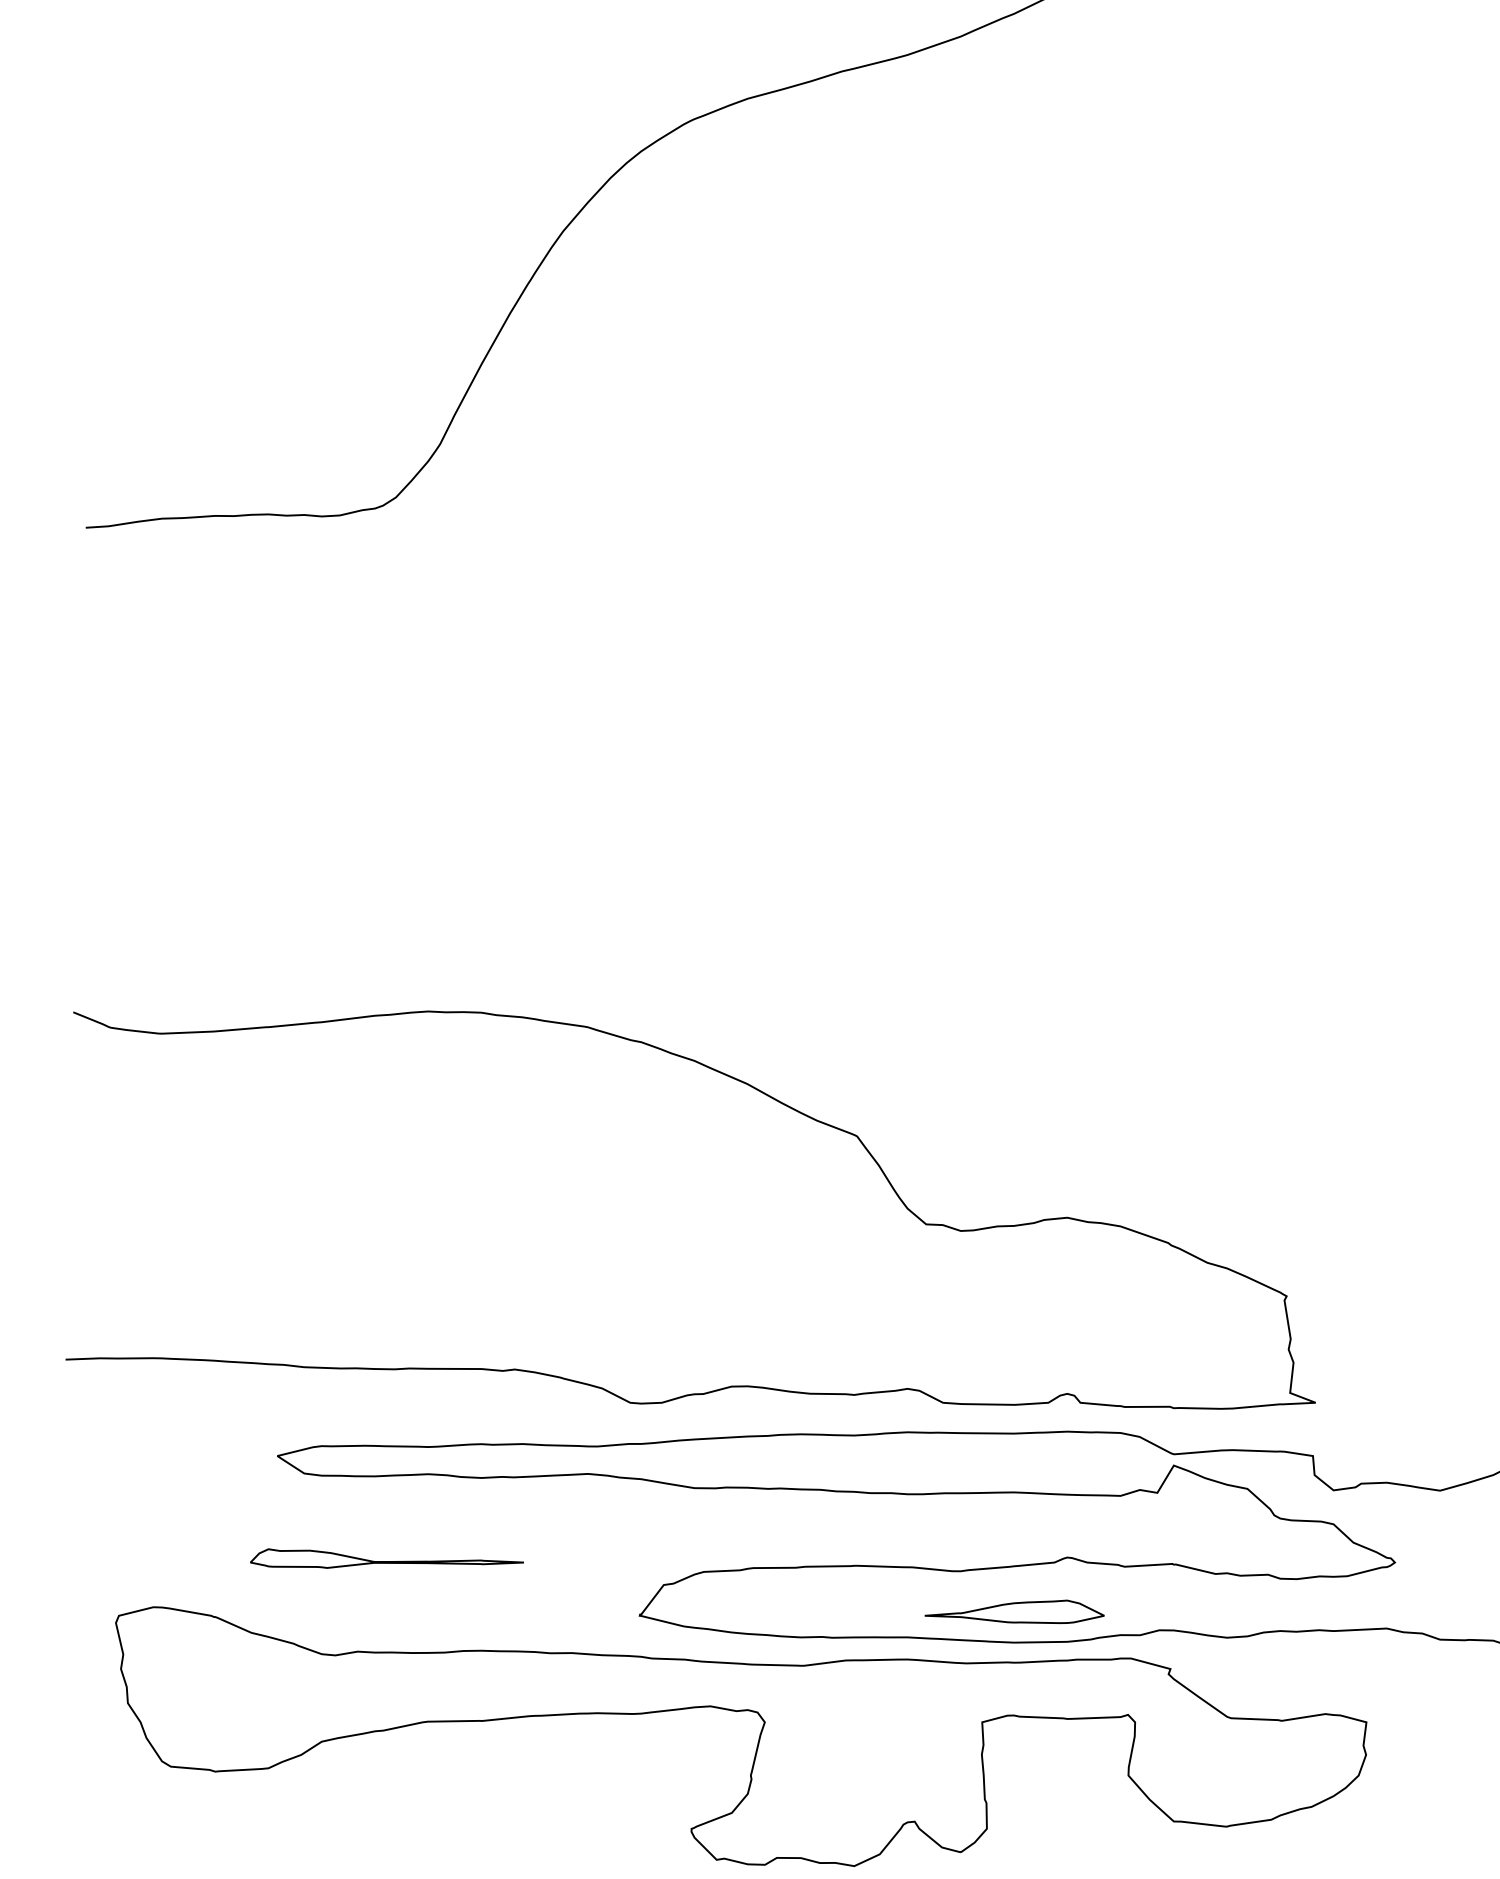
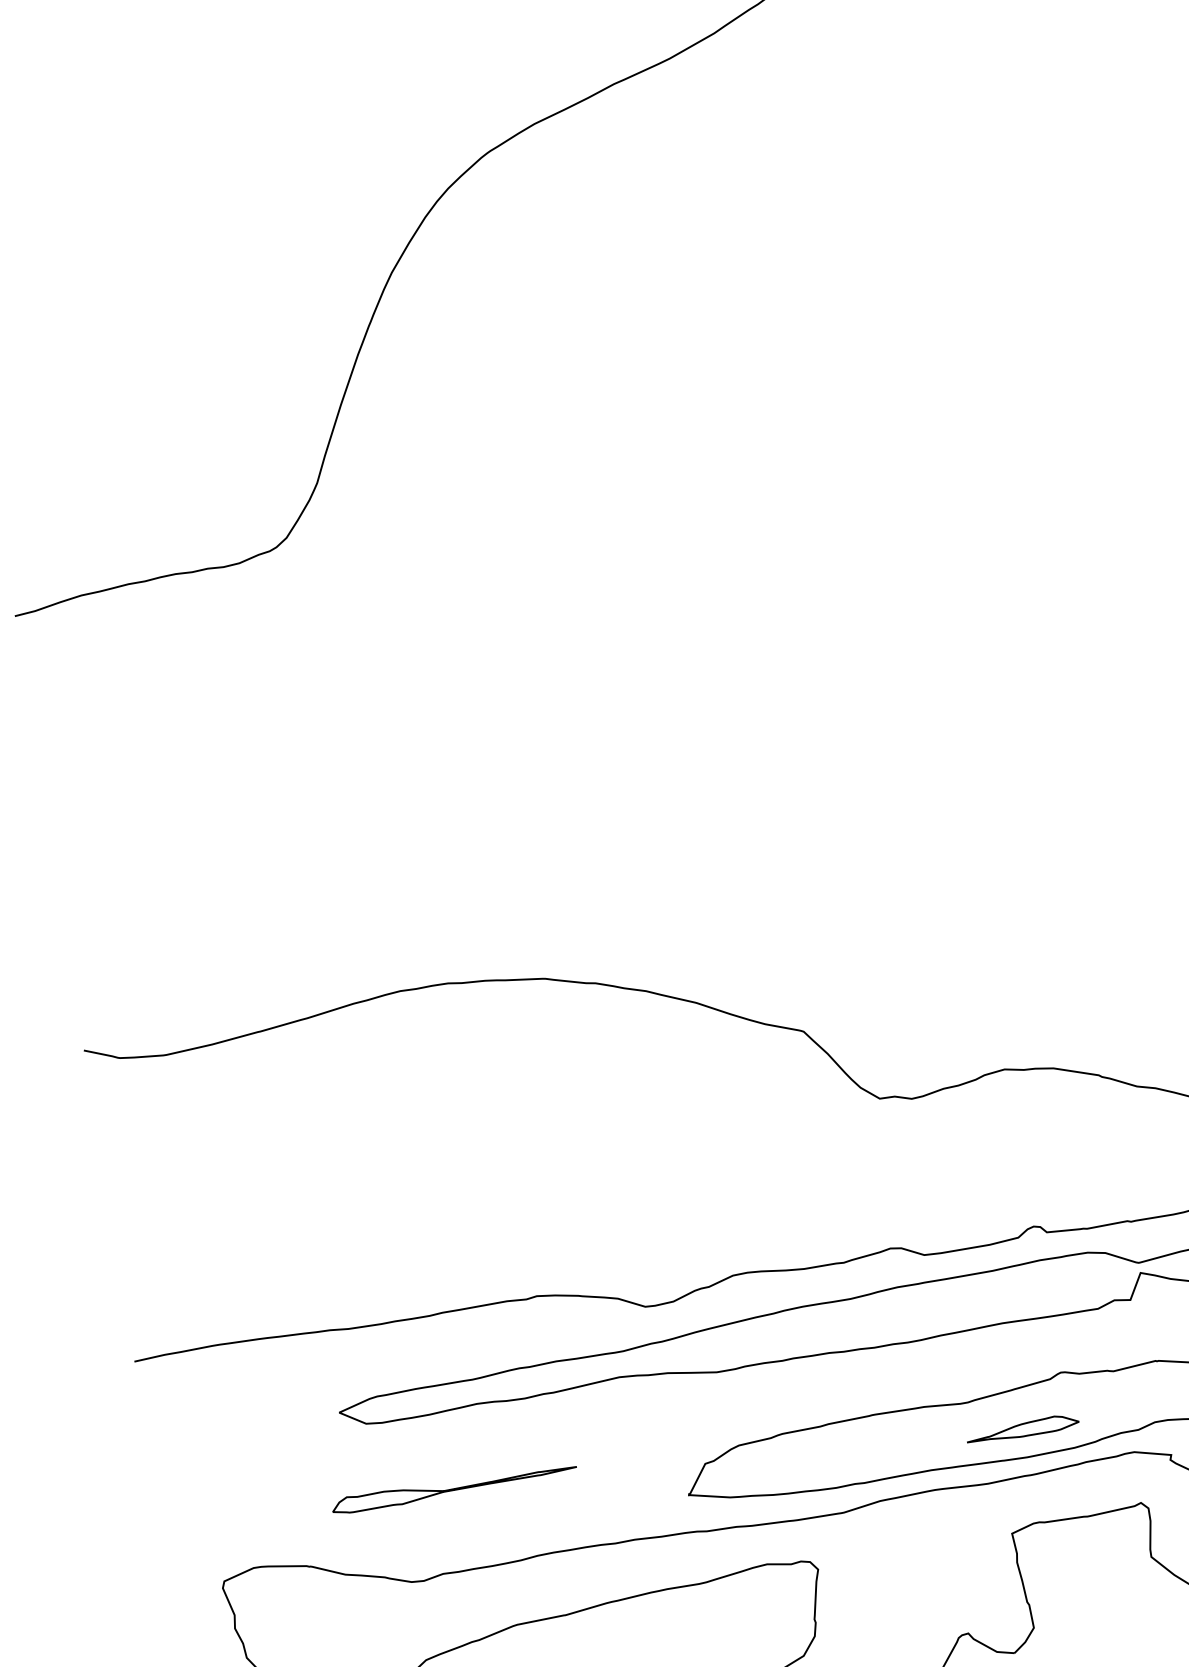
part: (1014, 1611) -> (1022, 1429), size x0.7

